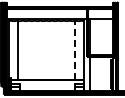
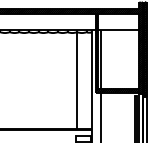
line: (75, 49) -> (76, 79), dashed -> solid

